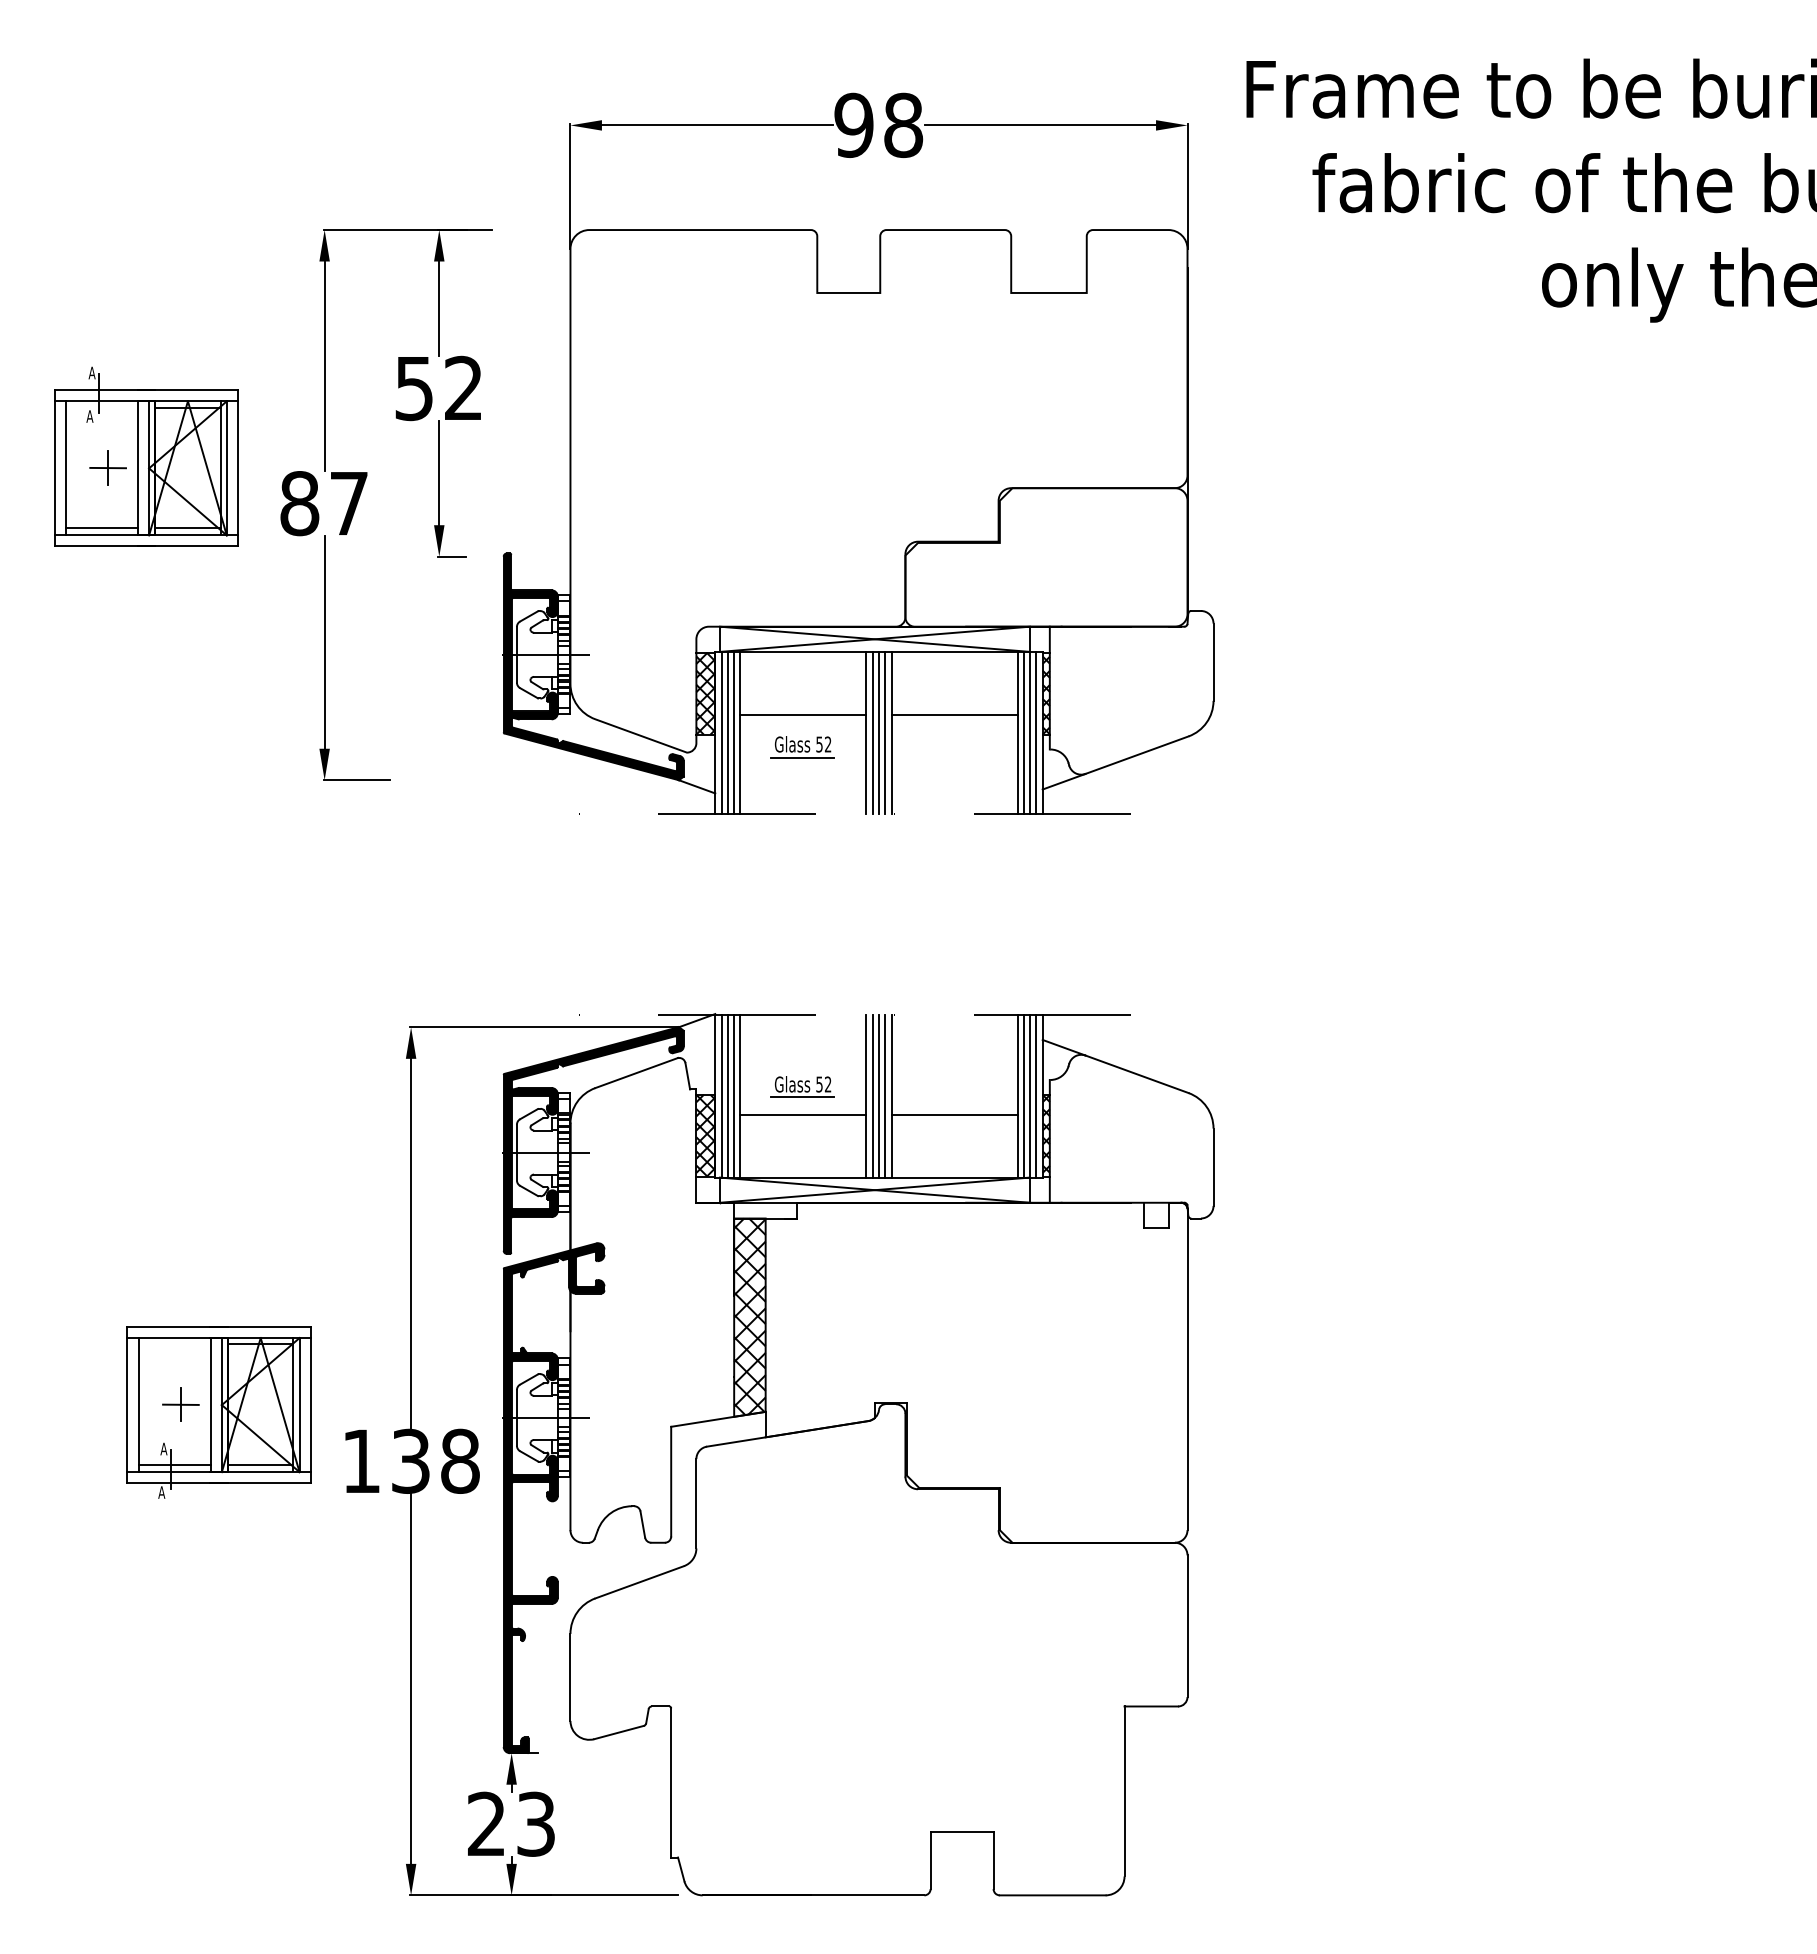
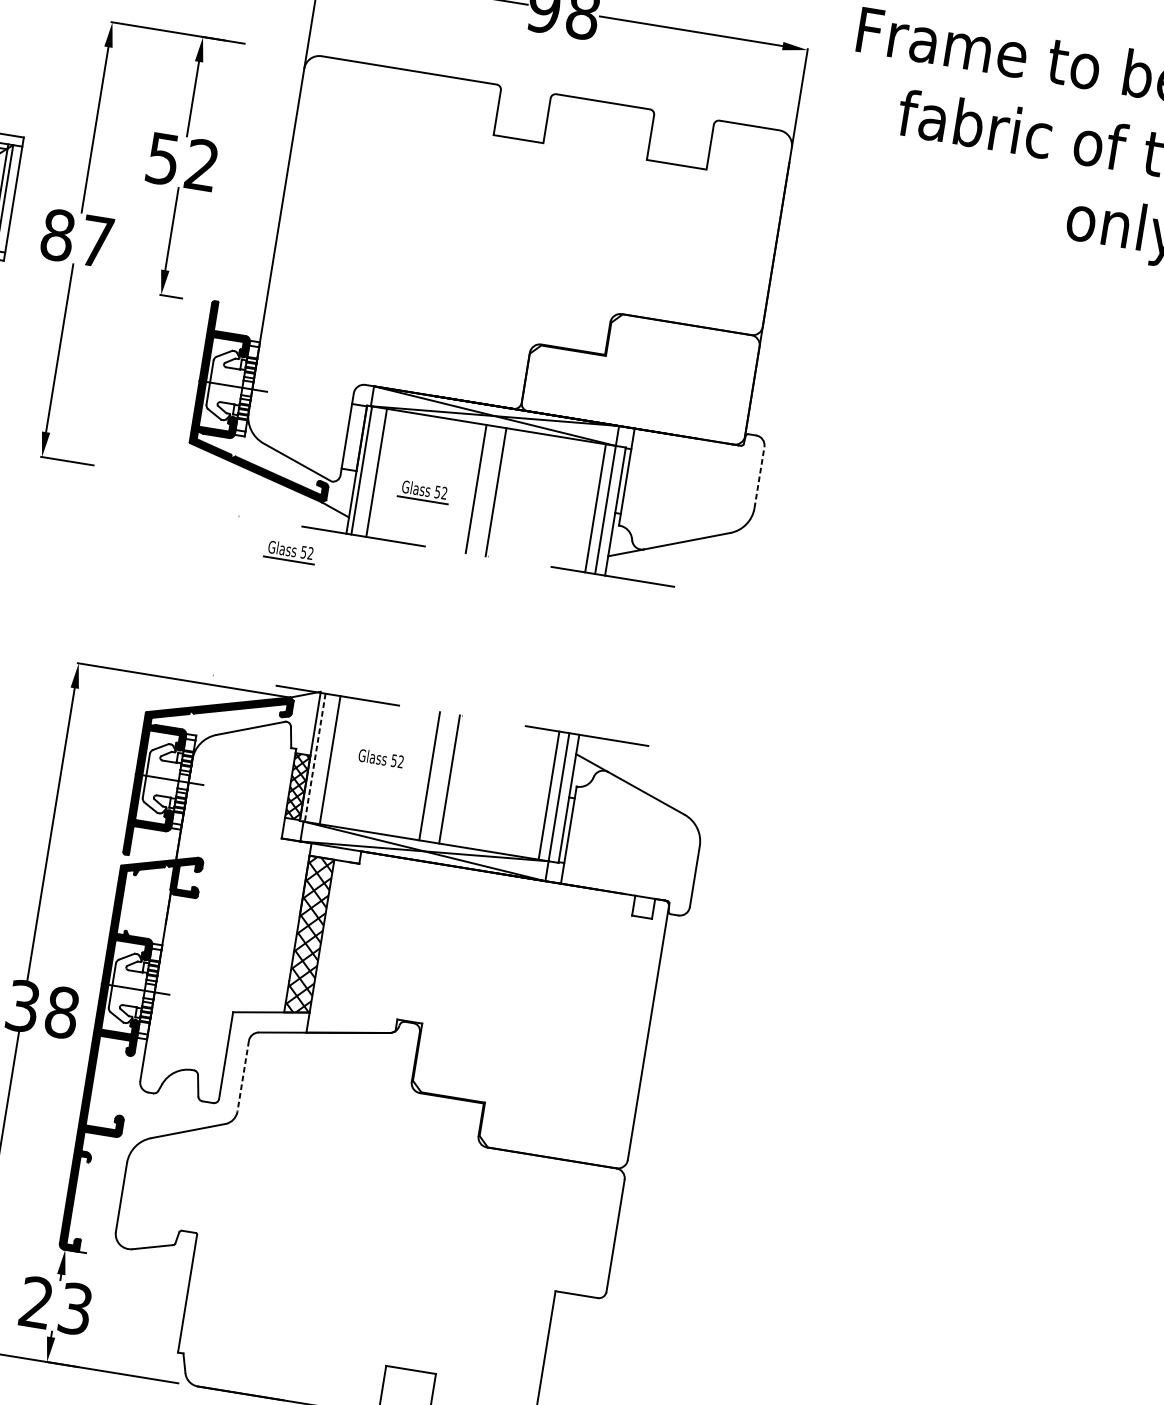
line: (1213, 662) -> (759, 477), solid -> dashed
hatch: (705, 693) -> (354, 437), removed
hatch: (1045, 695) -> (622, 482), removed
line: (803, 714) -> (428, 466), removed
line: (954, 714) -> (548, 485), removed
line: (727, 732) -> (366, 470), removed
line: (734, 732) -> (372, 471), removed
line: (872, 732) -> (481, 489), removed
line: (878, 732) -> (485, 490), removed
line: (885, 732) -> (491, 491), removed
line: (1023, 732) -> (600, 508), removed
line: (1036, 732) -> (610, 510), removed
part: (649, 848) -> (290, 552), added
line: (727, 1096) -> (319, 758), removed
line: (734, 1096) -> (325, 759), removed
line: (872, 1096) -> (434, 777), removed
line: (878, 1096) -> (439, 777), removed
line: (885, 1096) -> (444, 778), removed
line: (1023, 1096) -> (553, 796), removed
line: (1036, 1096) -> (564, 798), removed
line: (721, 1097) -> (315, 758), solid -> dashed
line: (802, 1097) -> (379, 768), removed
line: (803, 1114) -> (377, 782), removed
line: (954, 1114) -> (496, 801), removed
hatch: (1045, 1133) -> (566, 828), removed
line: (696, 1503) -> (243, 1076), solid -> dashed

